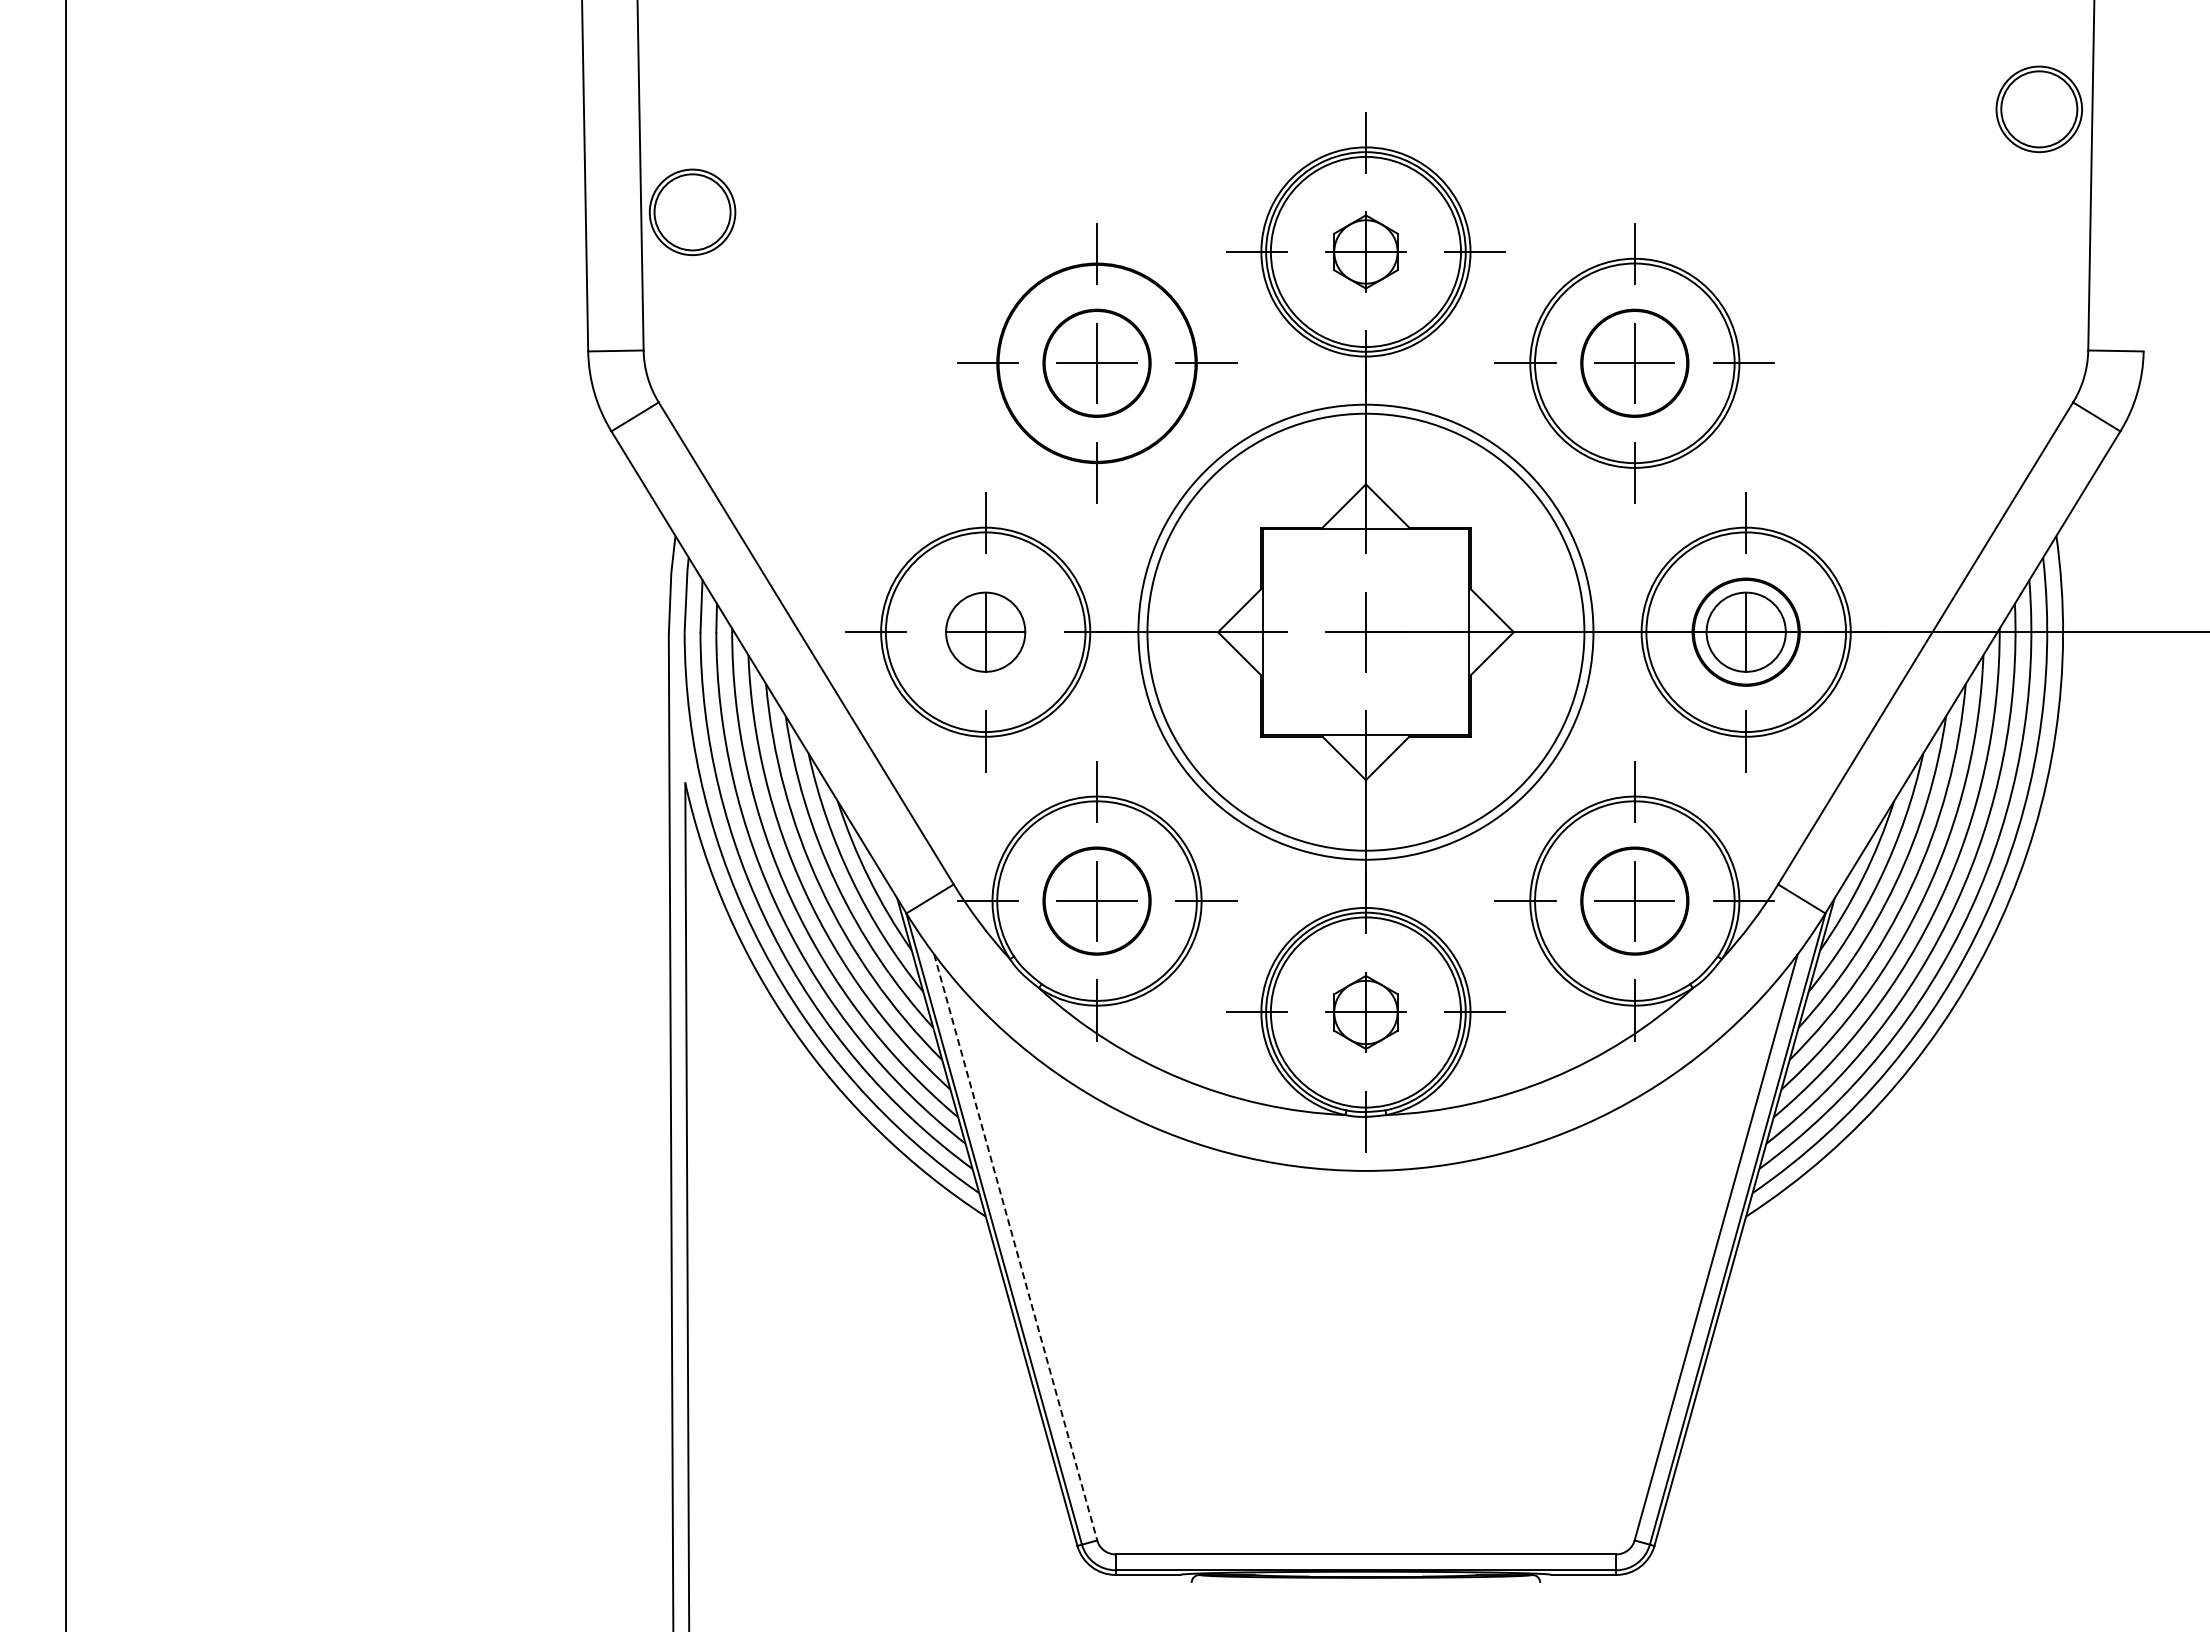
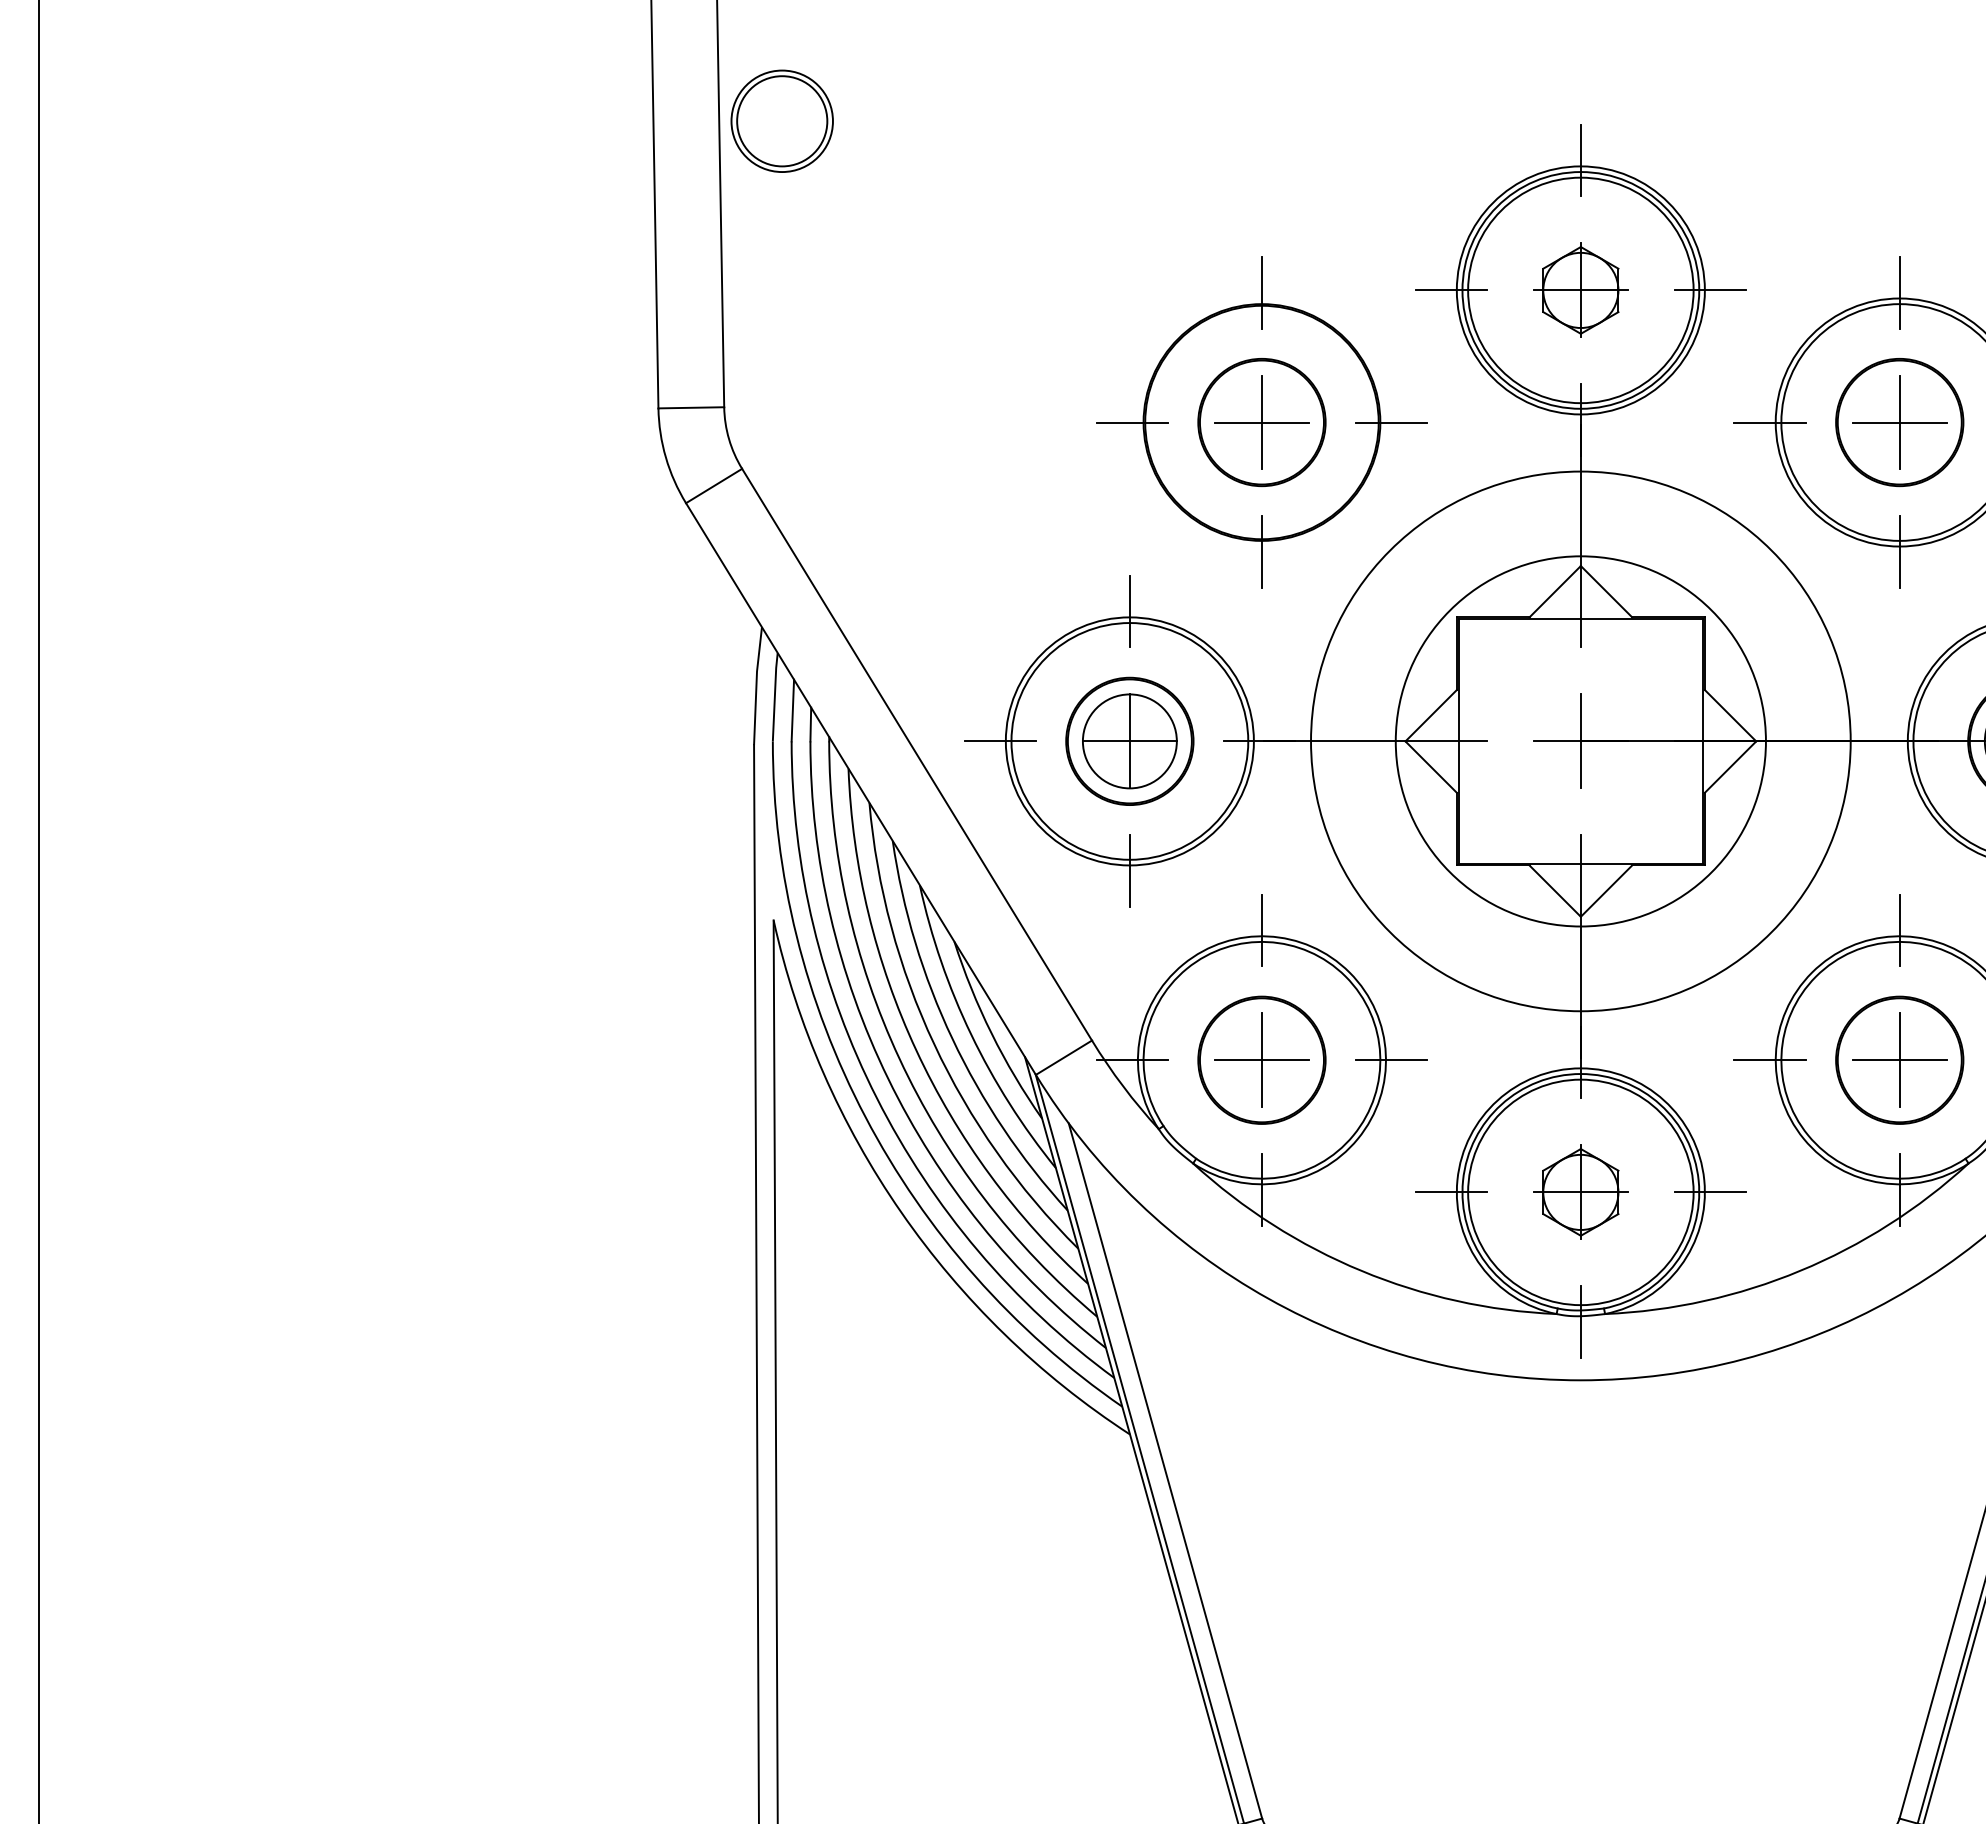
part: (692, 211) -> (782, 120), moved
part: (985, 631) -> (1129, 740), added
circle: (1365, 632) -> (1580, 741), size x0.71
line: (1015, 1247) -> (1165, 1471), dashed -> solid

